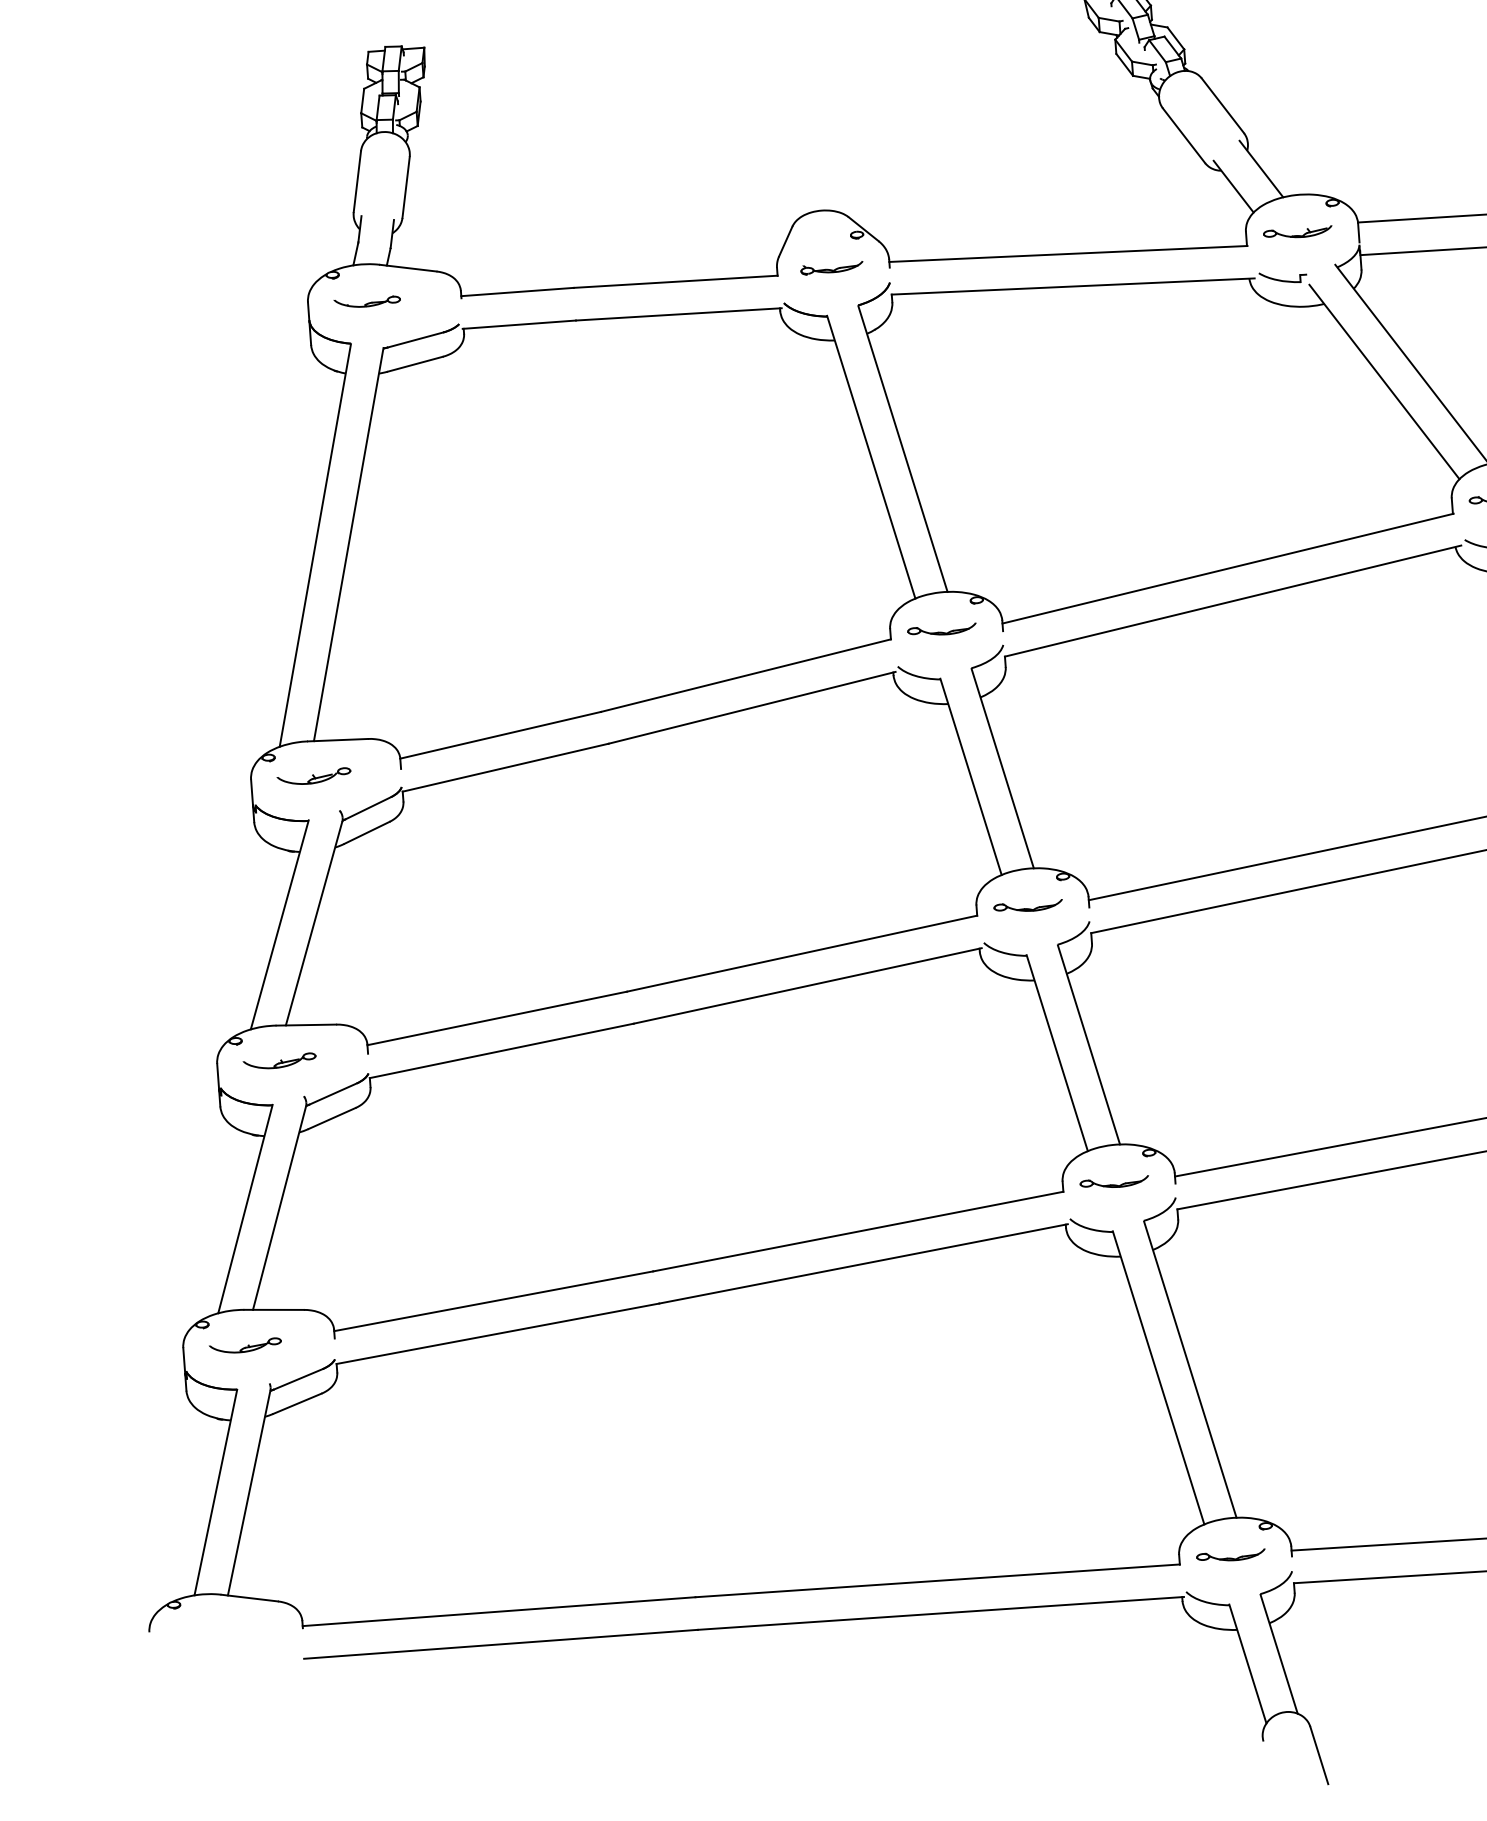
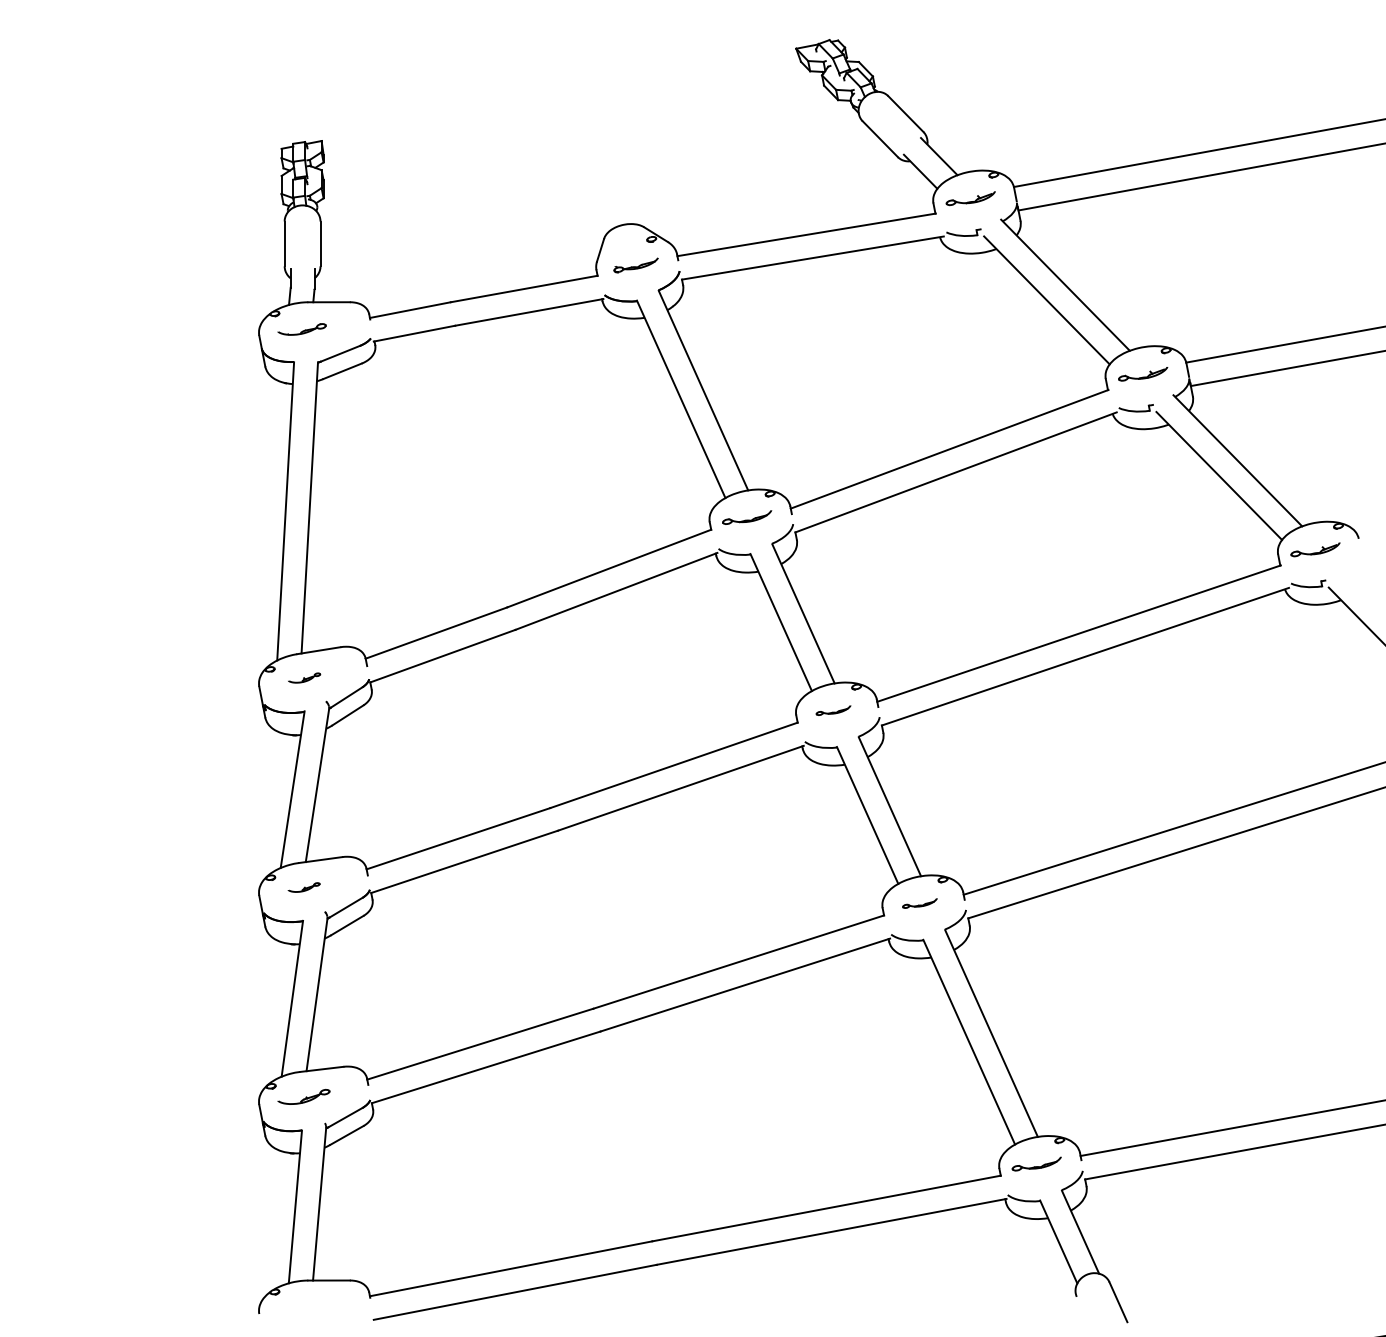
part: (314, 774) -> (304, 677), size x0.6
part: (1027, 904) -> (833, 710), size x0.7
part: (278, 1059) -> (303, 887), size x0.6
part: (1113, 1181) -> (919, 903), size x0.7

